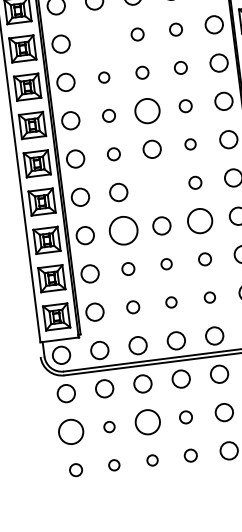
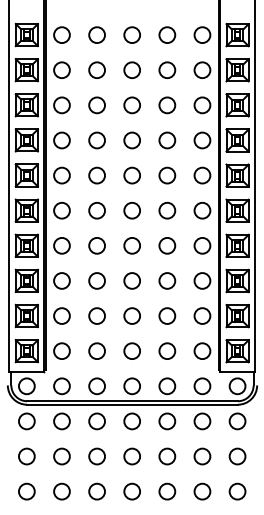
circle: (176, 29) -> (167, 105), size x1.43
circle: (136, 34) -> (131, 105), size x1.43
circle: (98, 39) -> (96, 105), added
circle: (181, 67) -> (167, 140), size x1.43
circle: (141, 72) -> (131, 140), size x1.43
circle: (103, 77) -> (96, 140), size x1.67
circle: (185, 106) -> (167, 175), size x1.43
circle: (146, 111) -> (131, 175), size x0.71
circle: (108, 115) -> (96, 175), size x1.43
circle: (190, 144) -> (167, 210), size x1.67
circle: (113, 154) -> (96, 210), size x1.43
circle: (195, 182) -> (167, 245), size x1.43
circle: (156, 187) -> (131, 245), added
circle: (200, 220) -> (167, 280), size x0.71
circle: (122, 230) -> (96, 280), size x0.62
circle: (205, 258) -> (167, 315), size x1.43
circle: (165, 263) -> (131, 315), size x1.67
circle: (127, 268) -> (96, 315), size x1.43
circle: (209, 296) -> (167, 350), size x1.67
circle: (170, 301) -> (131, 350), size x1.67
circle: (132, 306) -> (96, 350), size x1.43
circle: (185, 417) -> (131, 456), size x1.43
circle: (147, 422) -> (96, 456), size x0.71
circle: (108, 427) -> (61, 456), size x1.67
circle: (70, 431) -> (26, 456), size x0.71
circle: (190, 455) -> (131, 491), size x1.43
circle: (151, 460) -> (96, 491), size x1.67
circle: (113, 465) -> (61, 491), size x1.67
circle: (75, 470) -> (26, 491), size x1.43

